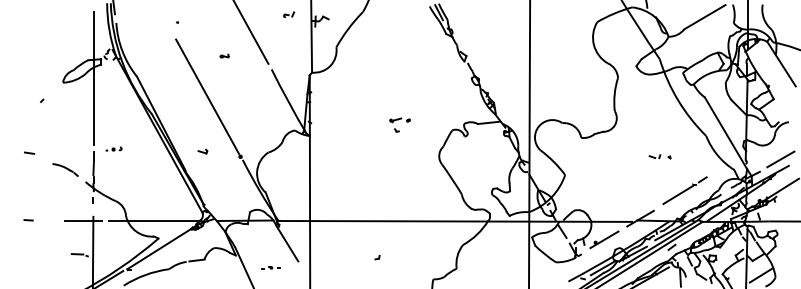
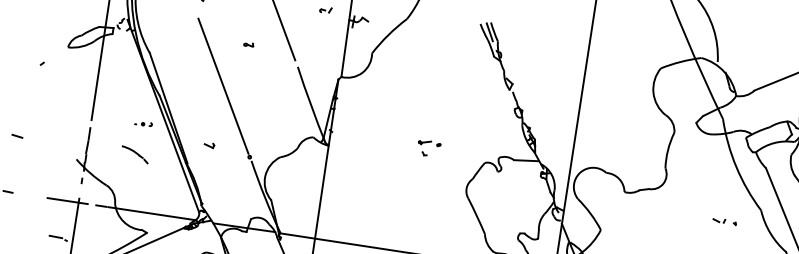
part: (113, 148) -> (143, 123), moved
line: (29, 152) -> (17, 135), moved
part: (659, 156) -> (724, 221), moved
part: (65, 169) -> (135, 154), moved

